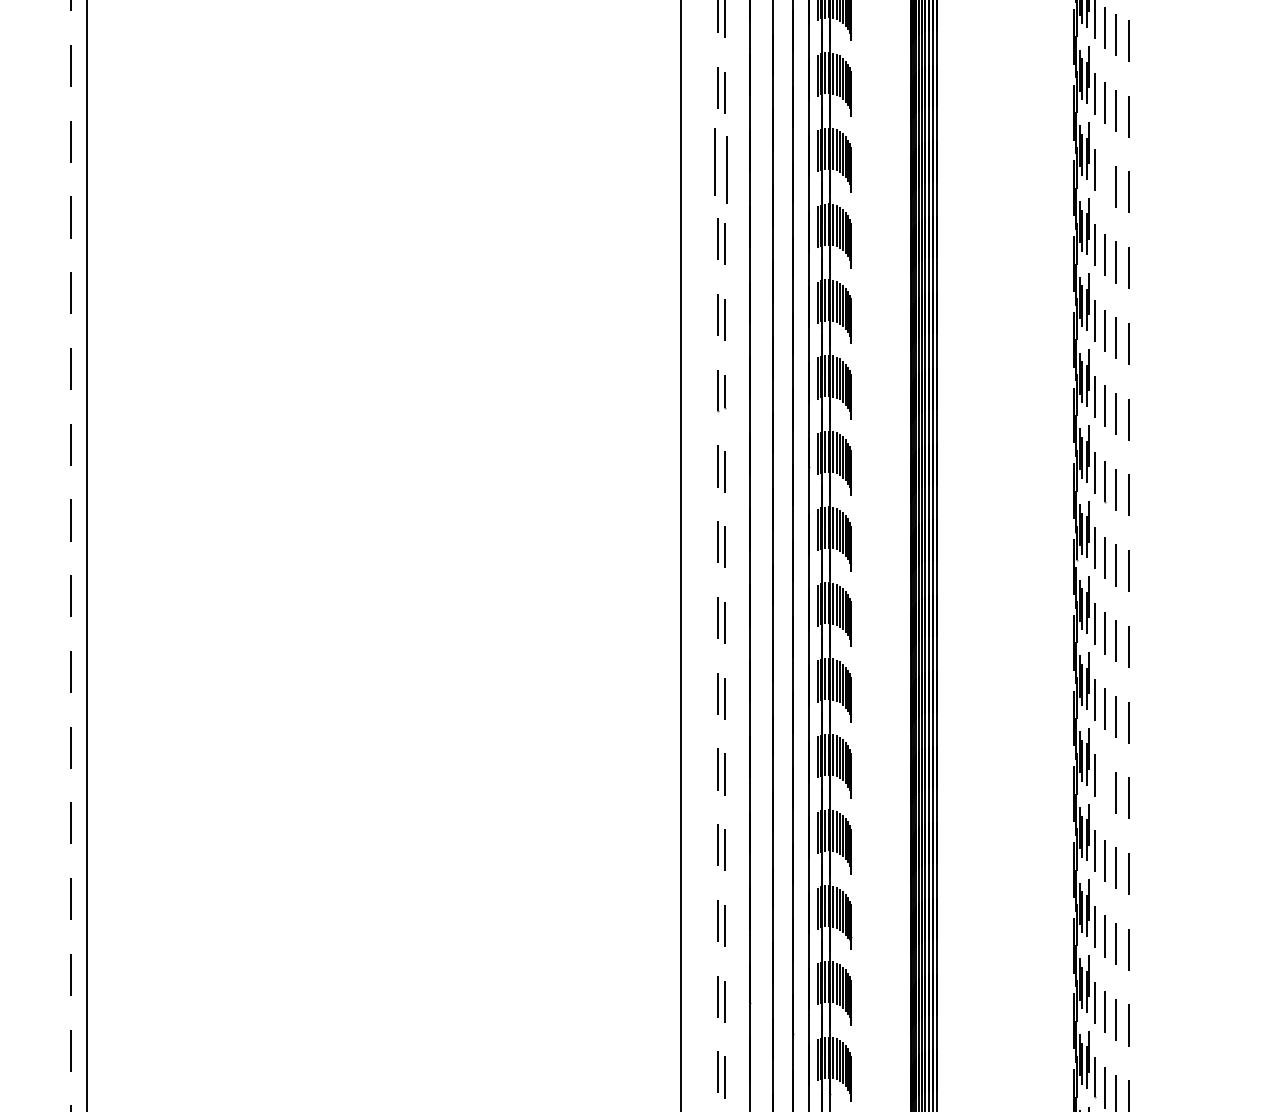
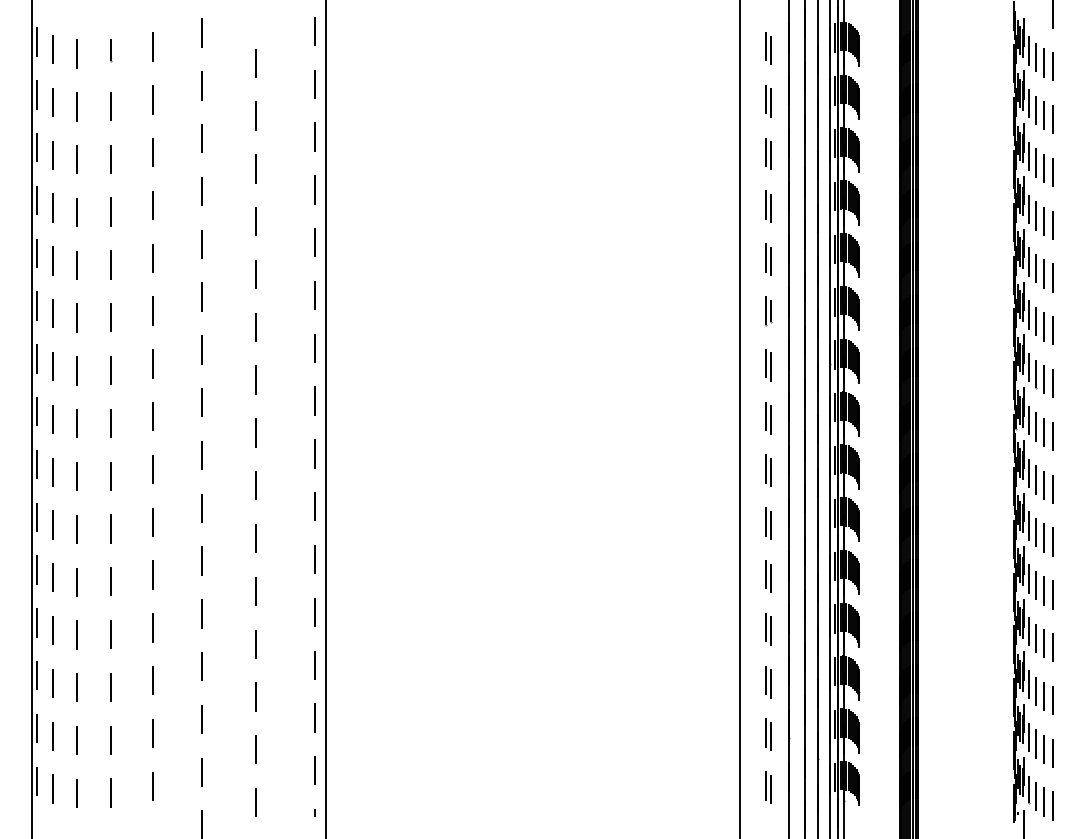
part: (721, 165) -> (768, 153), size x0.62
line: (1104, 178) -> (1035, 162), added
line: (1104, 784) -> (1035, 585), added

